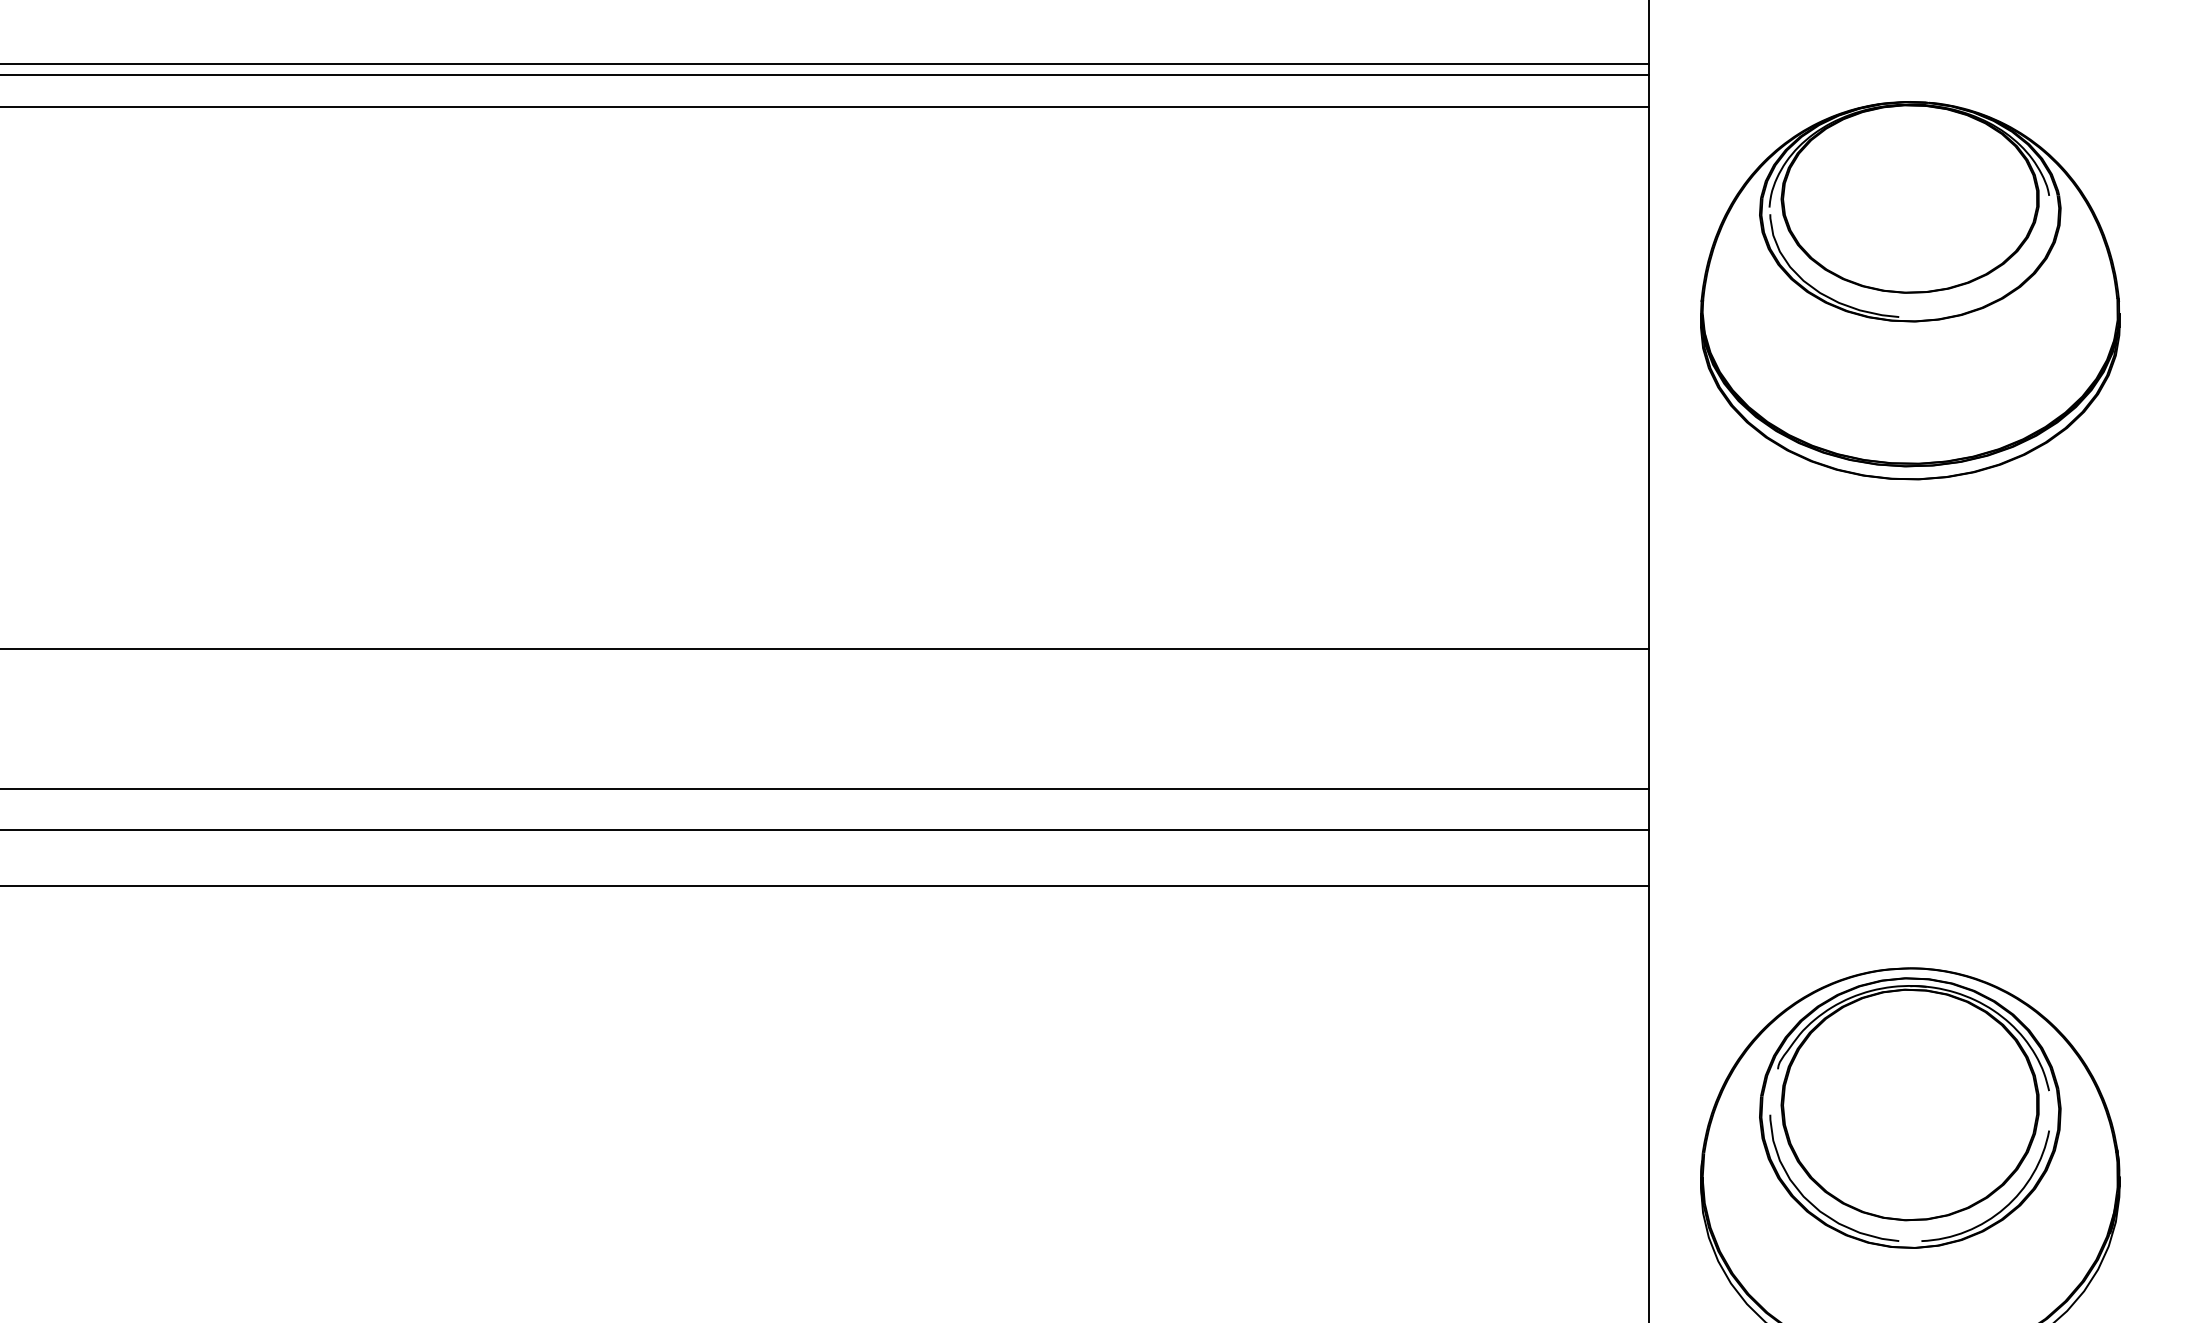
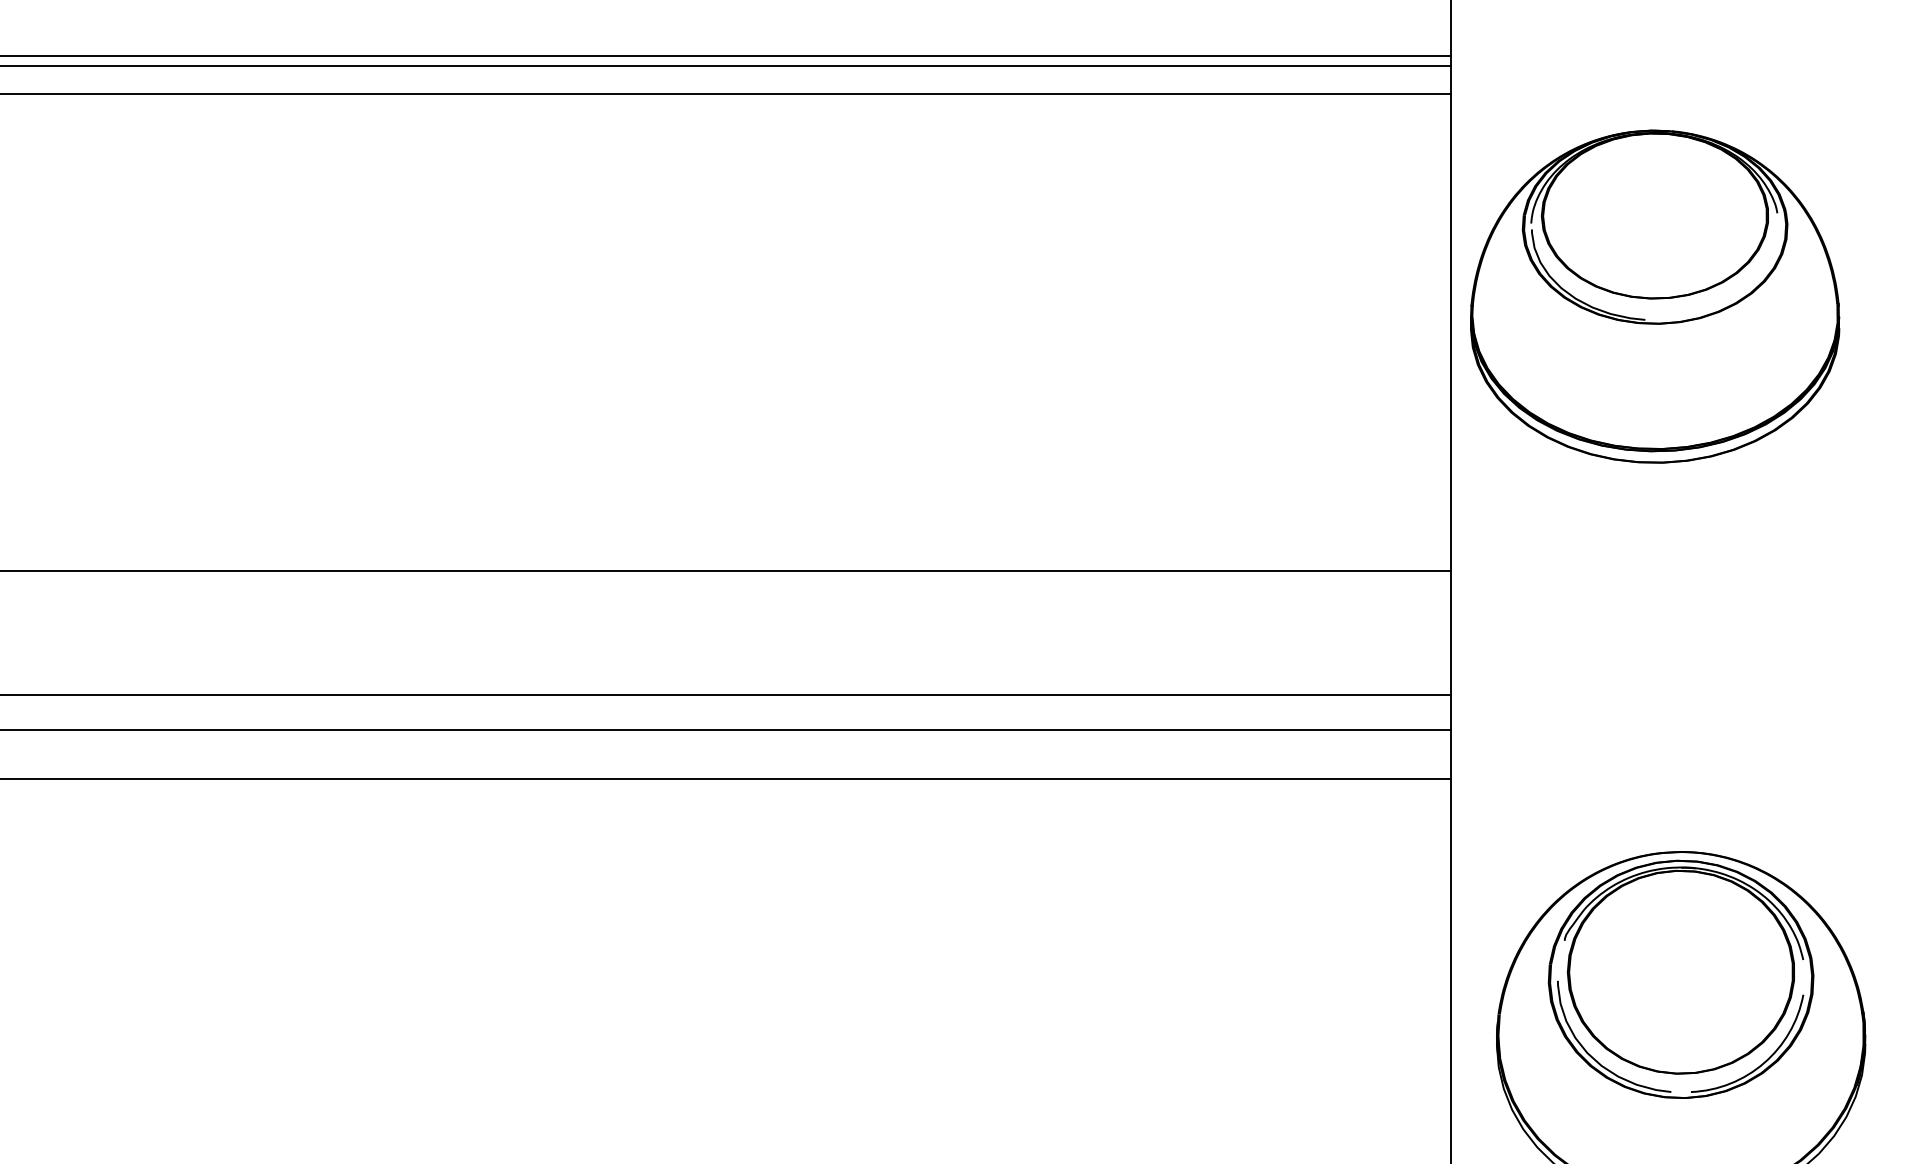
part: (1910, 290) -> (1655, 296), moved

